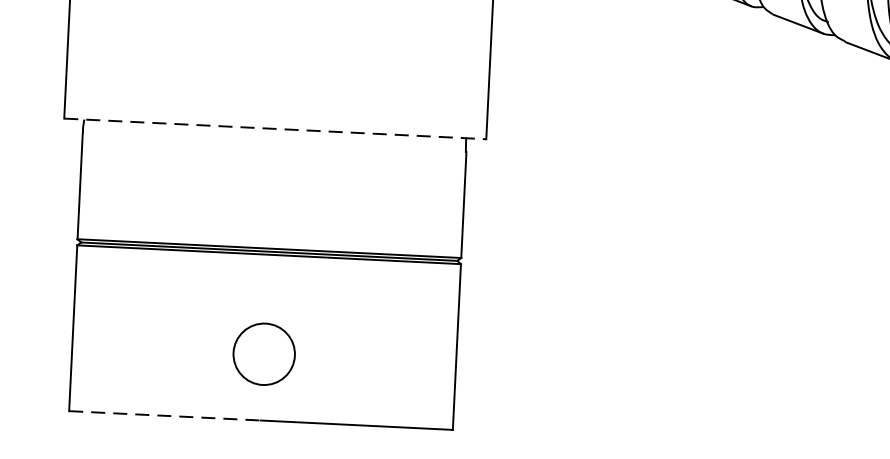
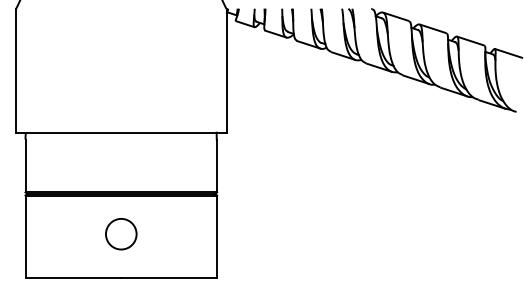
line: (275, 128) -> (121, 132), dashed -> solid
circle: (264, 354) -> (121, 234), moved
line: (165, 416) -> (73, 278), dashed -> solid

